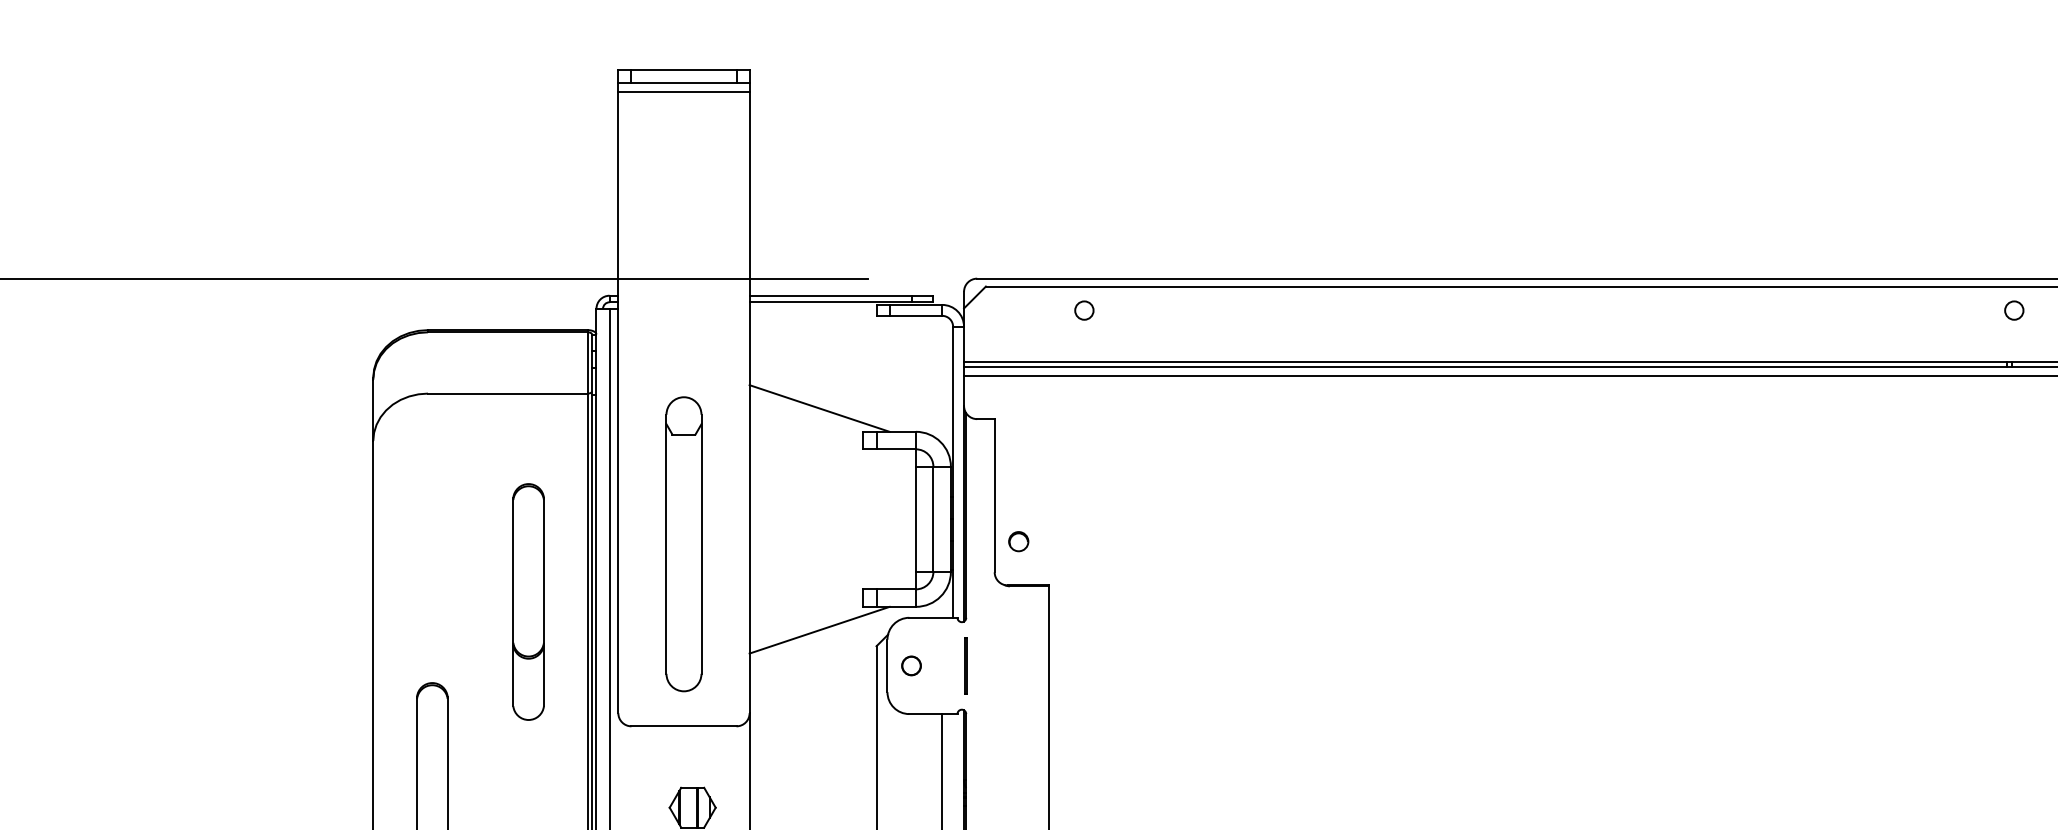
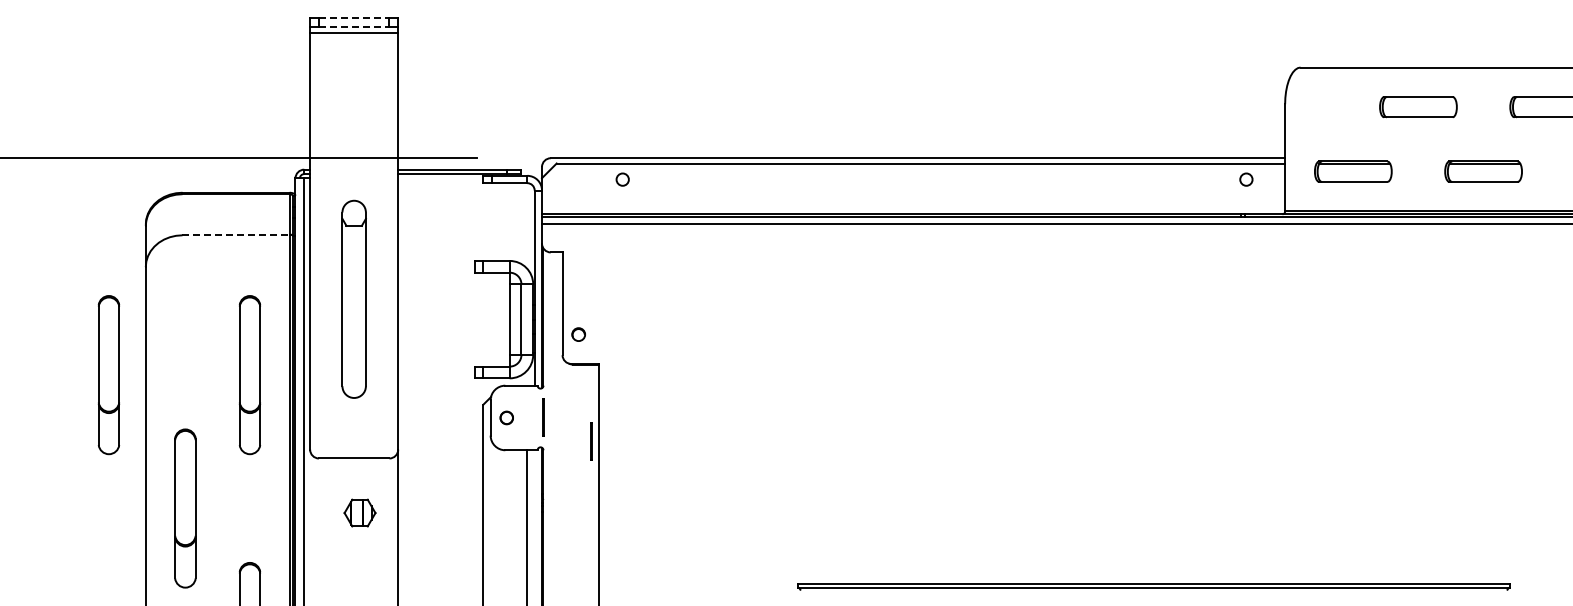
line: (684, 70) -> (354, 18), solid -> dashed
line: (684, 83) -> (354, 27), solid -> dashed
line: (508, 393) -> (236, 235), solid -> dashed
line: (820, 407) -> (445, 244), removed
part: (682, 542) -> (353, 298), moved
part: (317, 602) -> (108, 375), added
line: (820, 629) -> (445, 393), removed
line: (1037, 701) -> (591, 441), added

